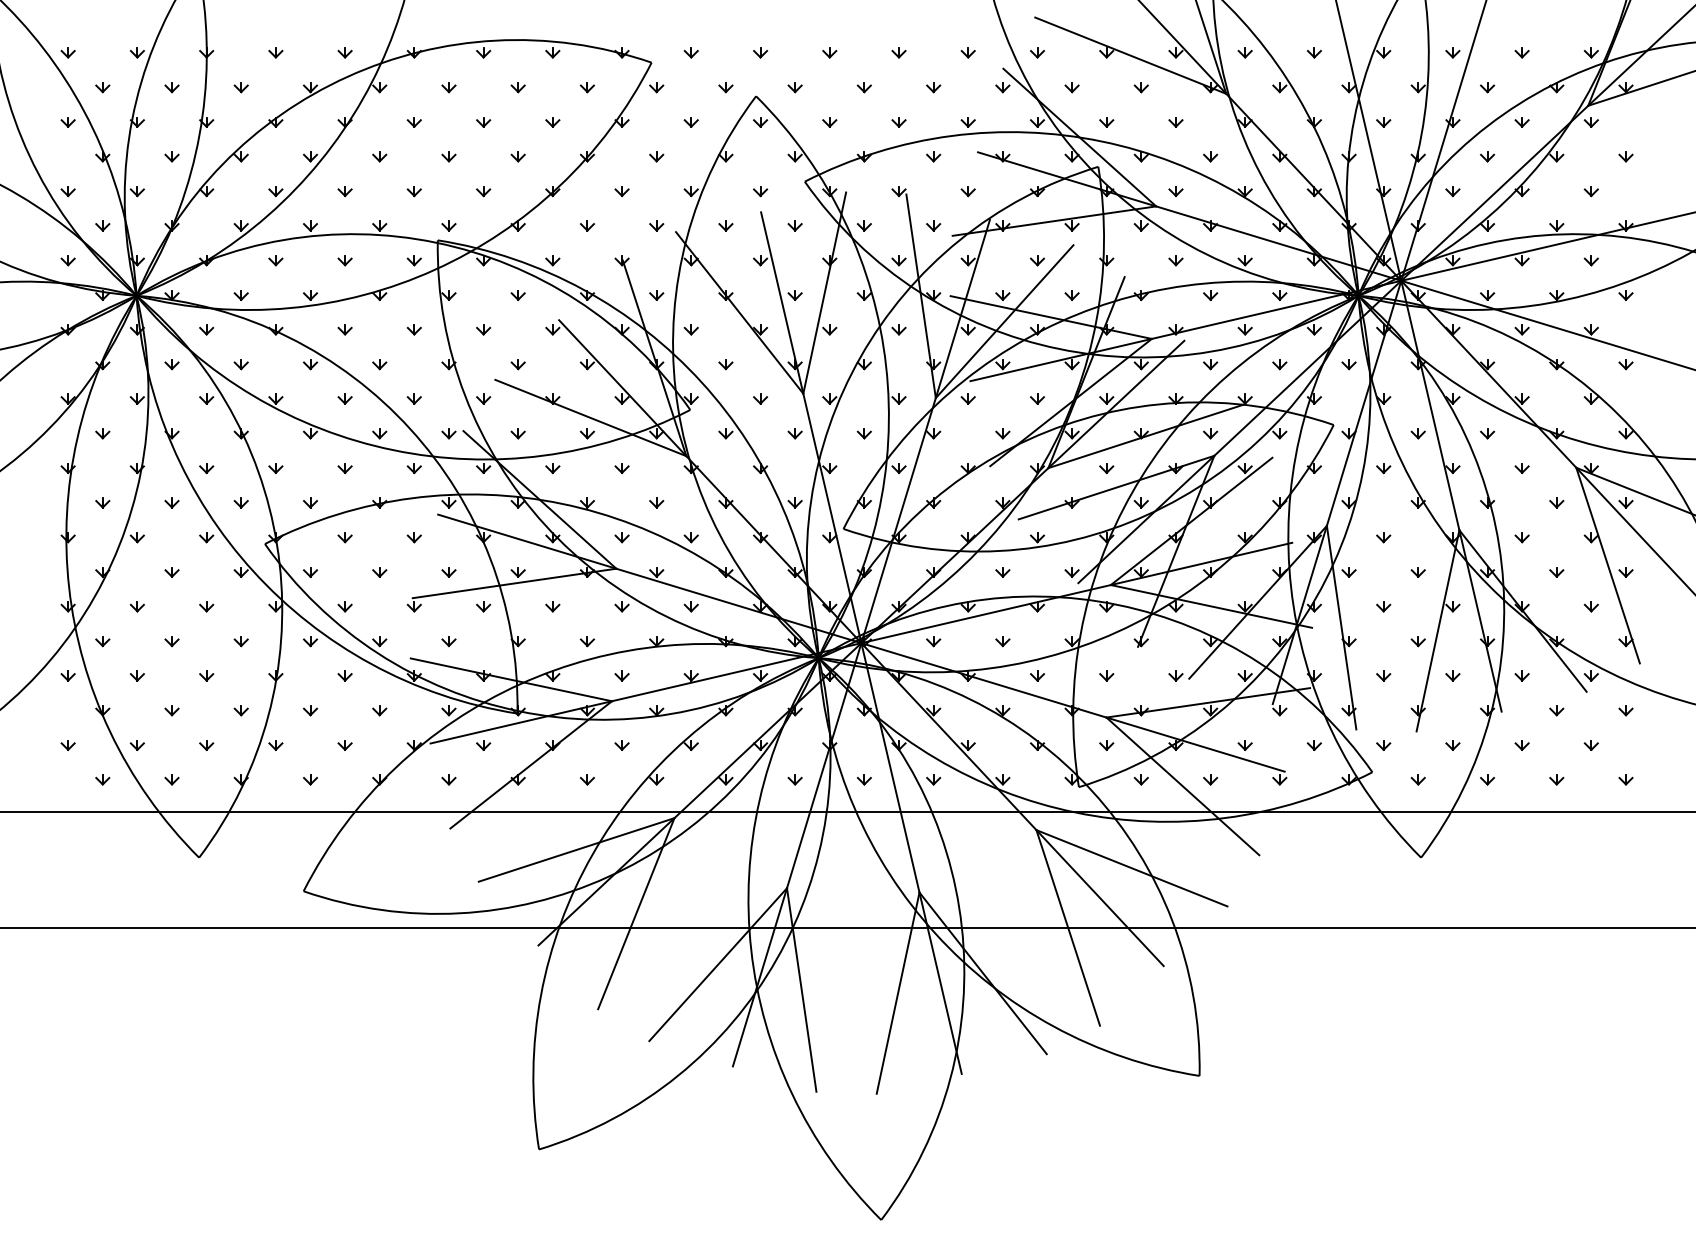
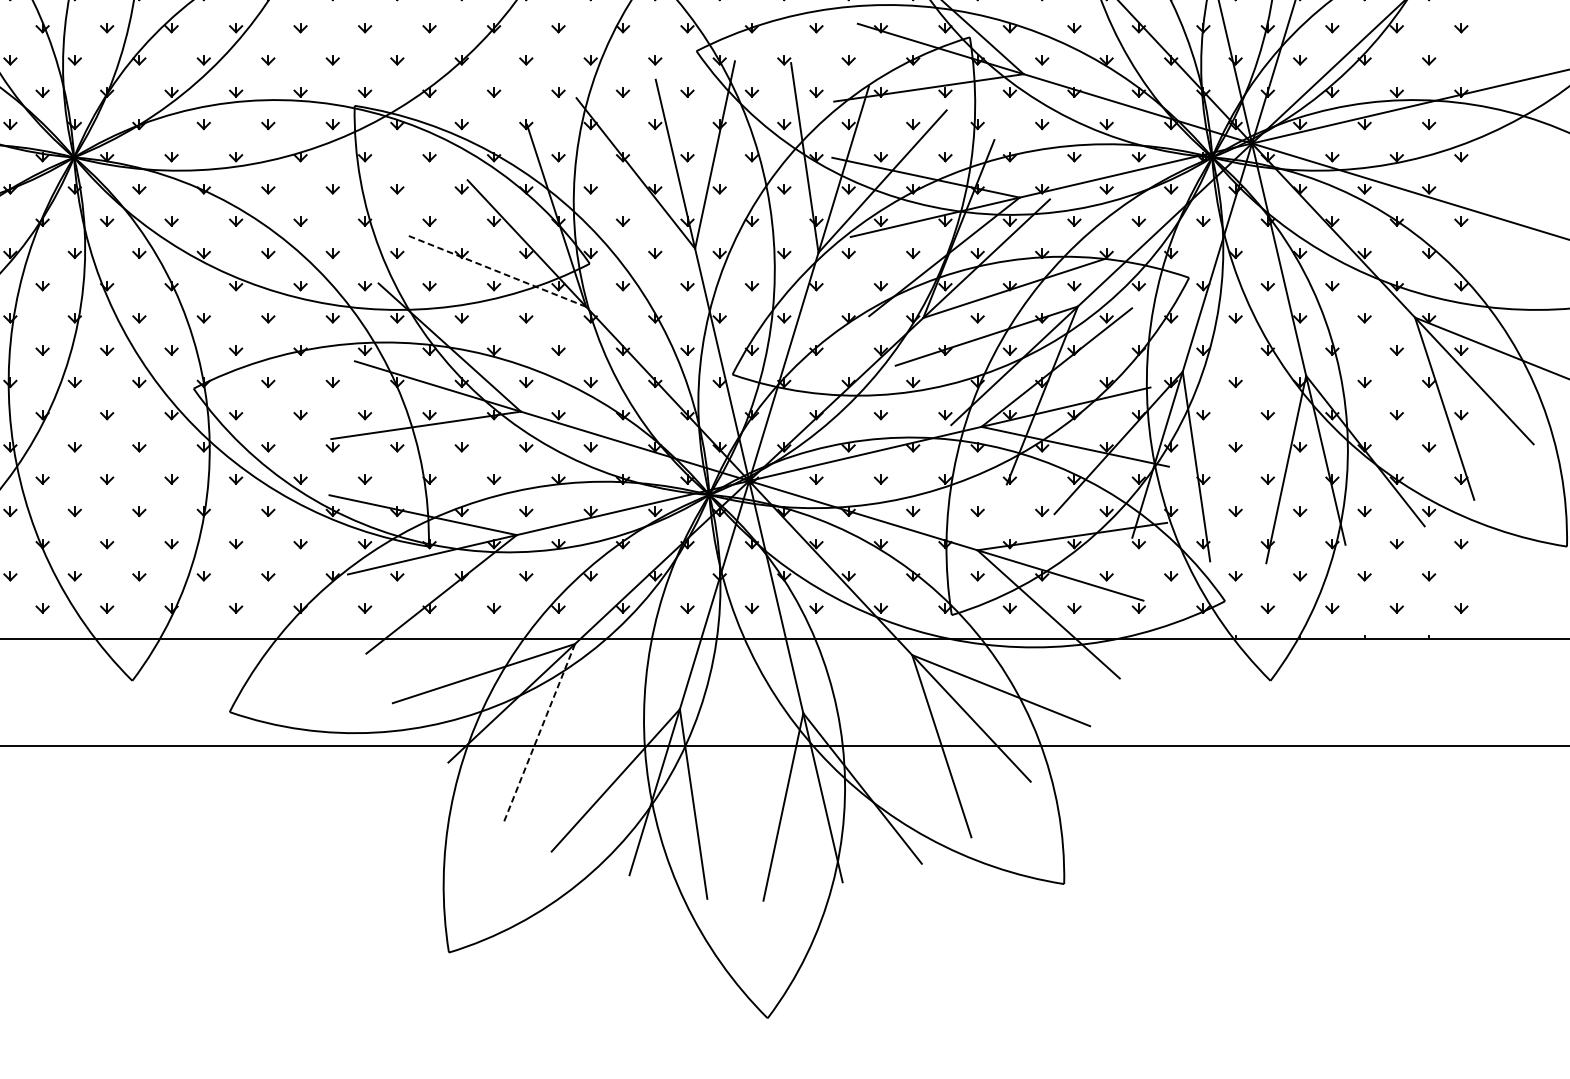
line: (590, 418) -> (496, 271), solid -> dashed
line: (636, 913) -> (539, 732), solid -> dashed

